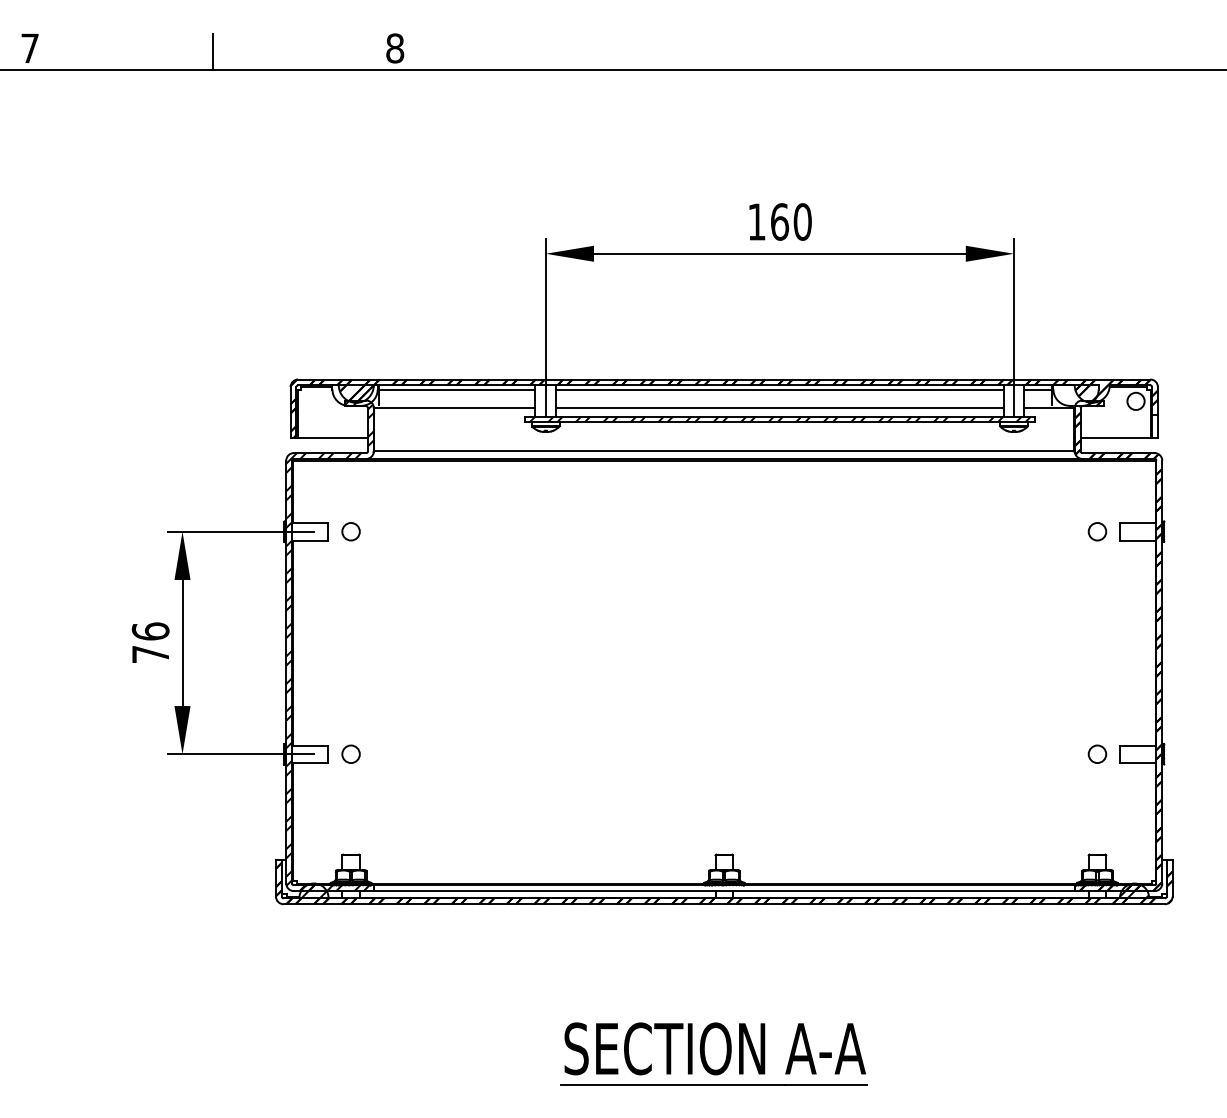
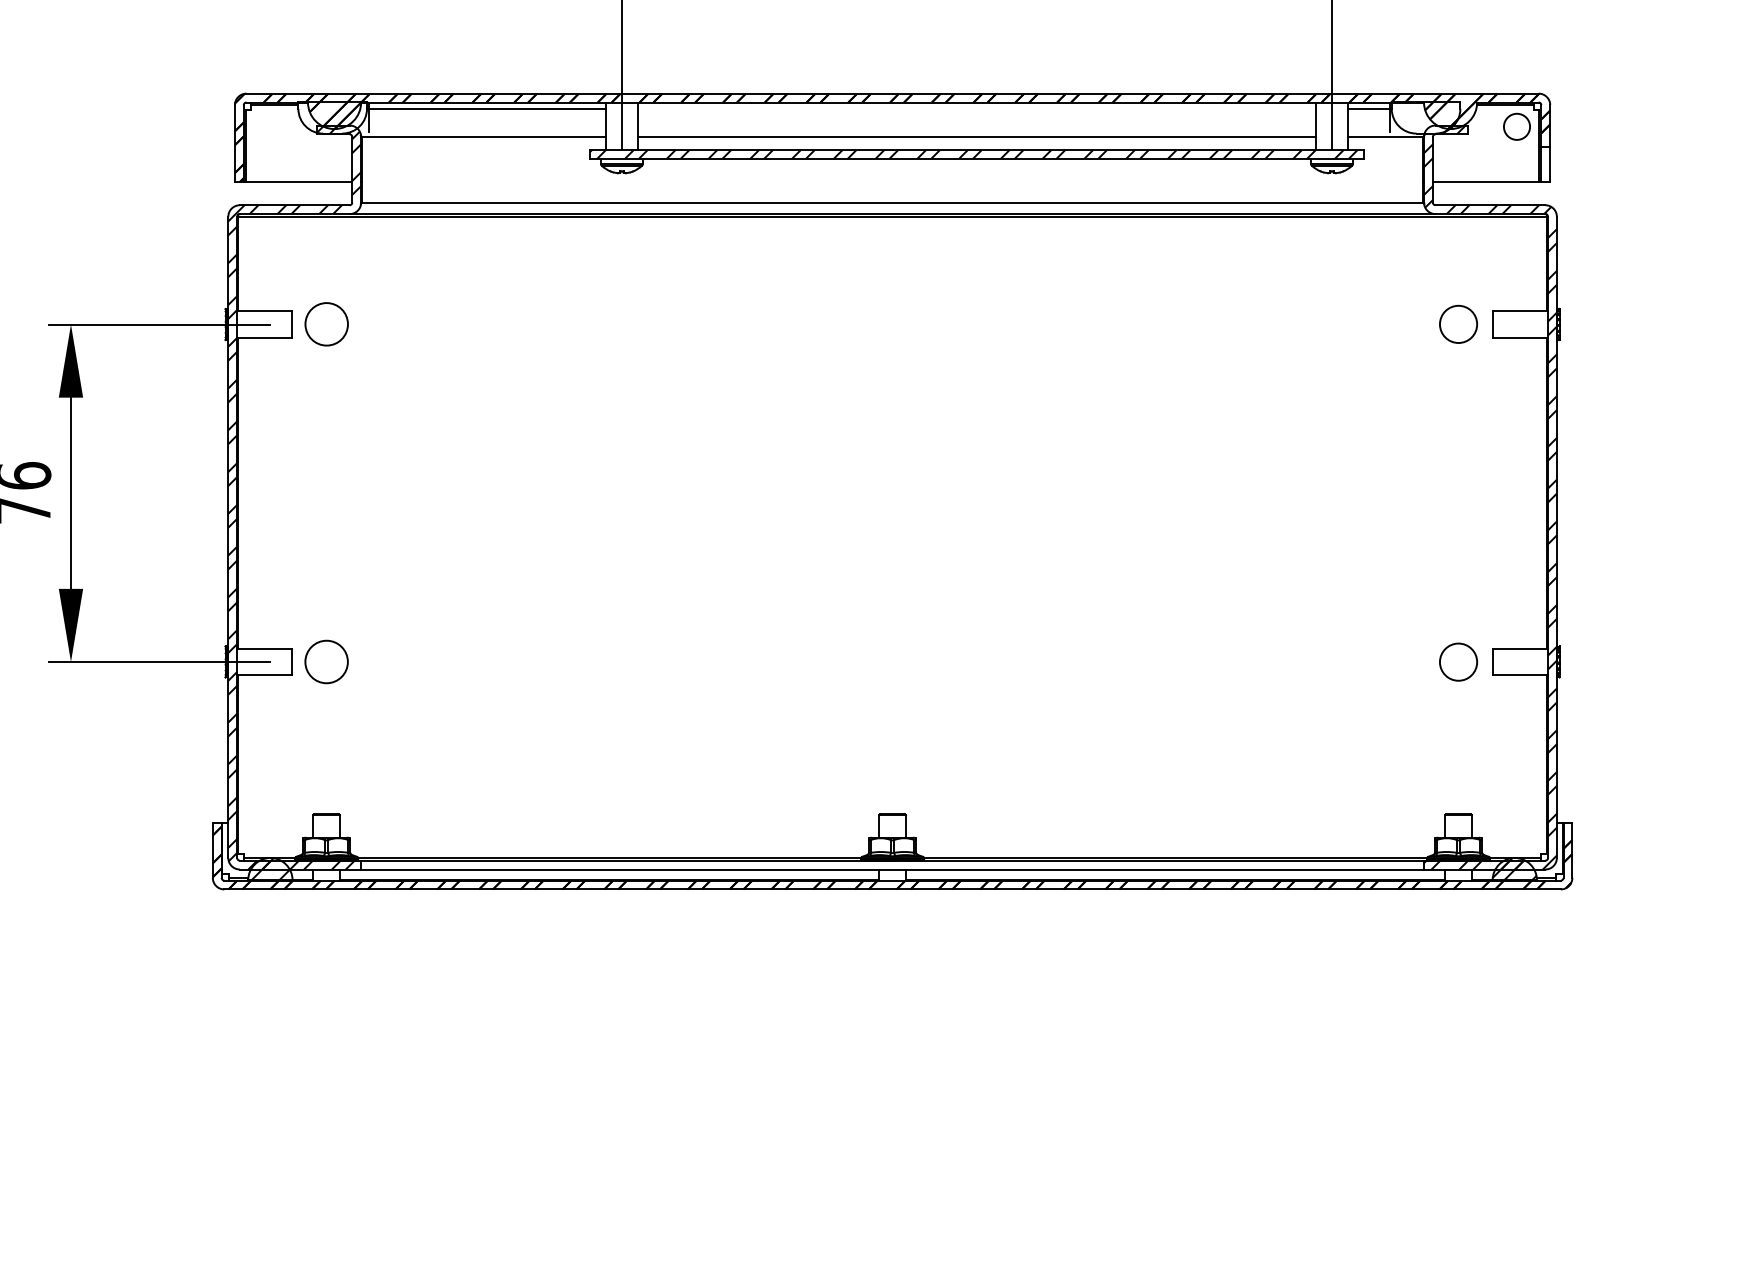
line: (779, 389) -> (976, 108), removed
circle: (350, 531) -> (325, 324), size x1.6
circle: (1097, 531) -> (1458, 324), size x1.4
hatch: (1118, 645) -> (1490, 497), removed
circle: (1097, 753) -> (1458, 660), size x1.4
circle: (350, 754) -> (325, 662), size x1.6
part: (713, 1053) -> (876, 1115), removed

